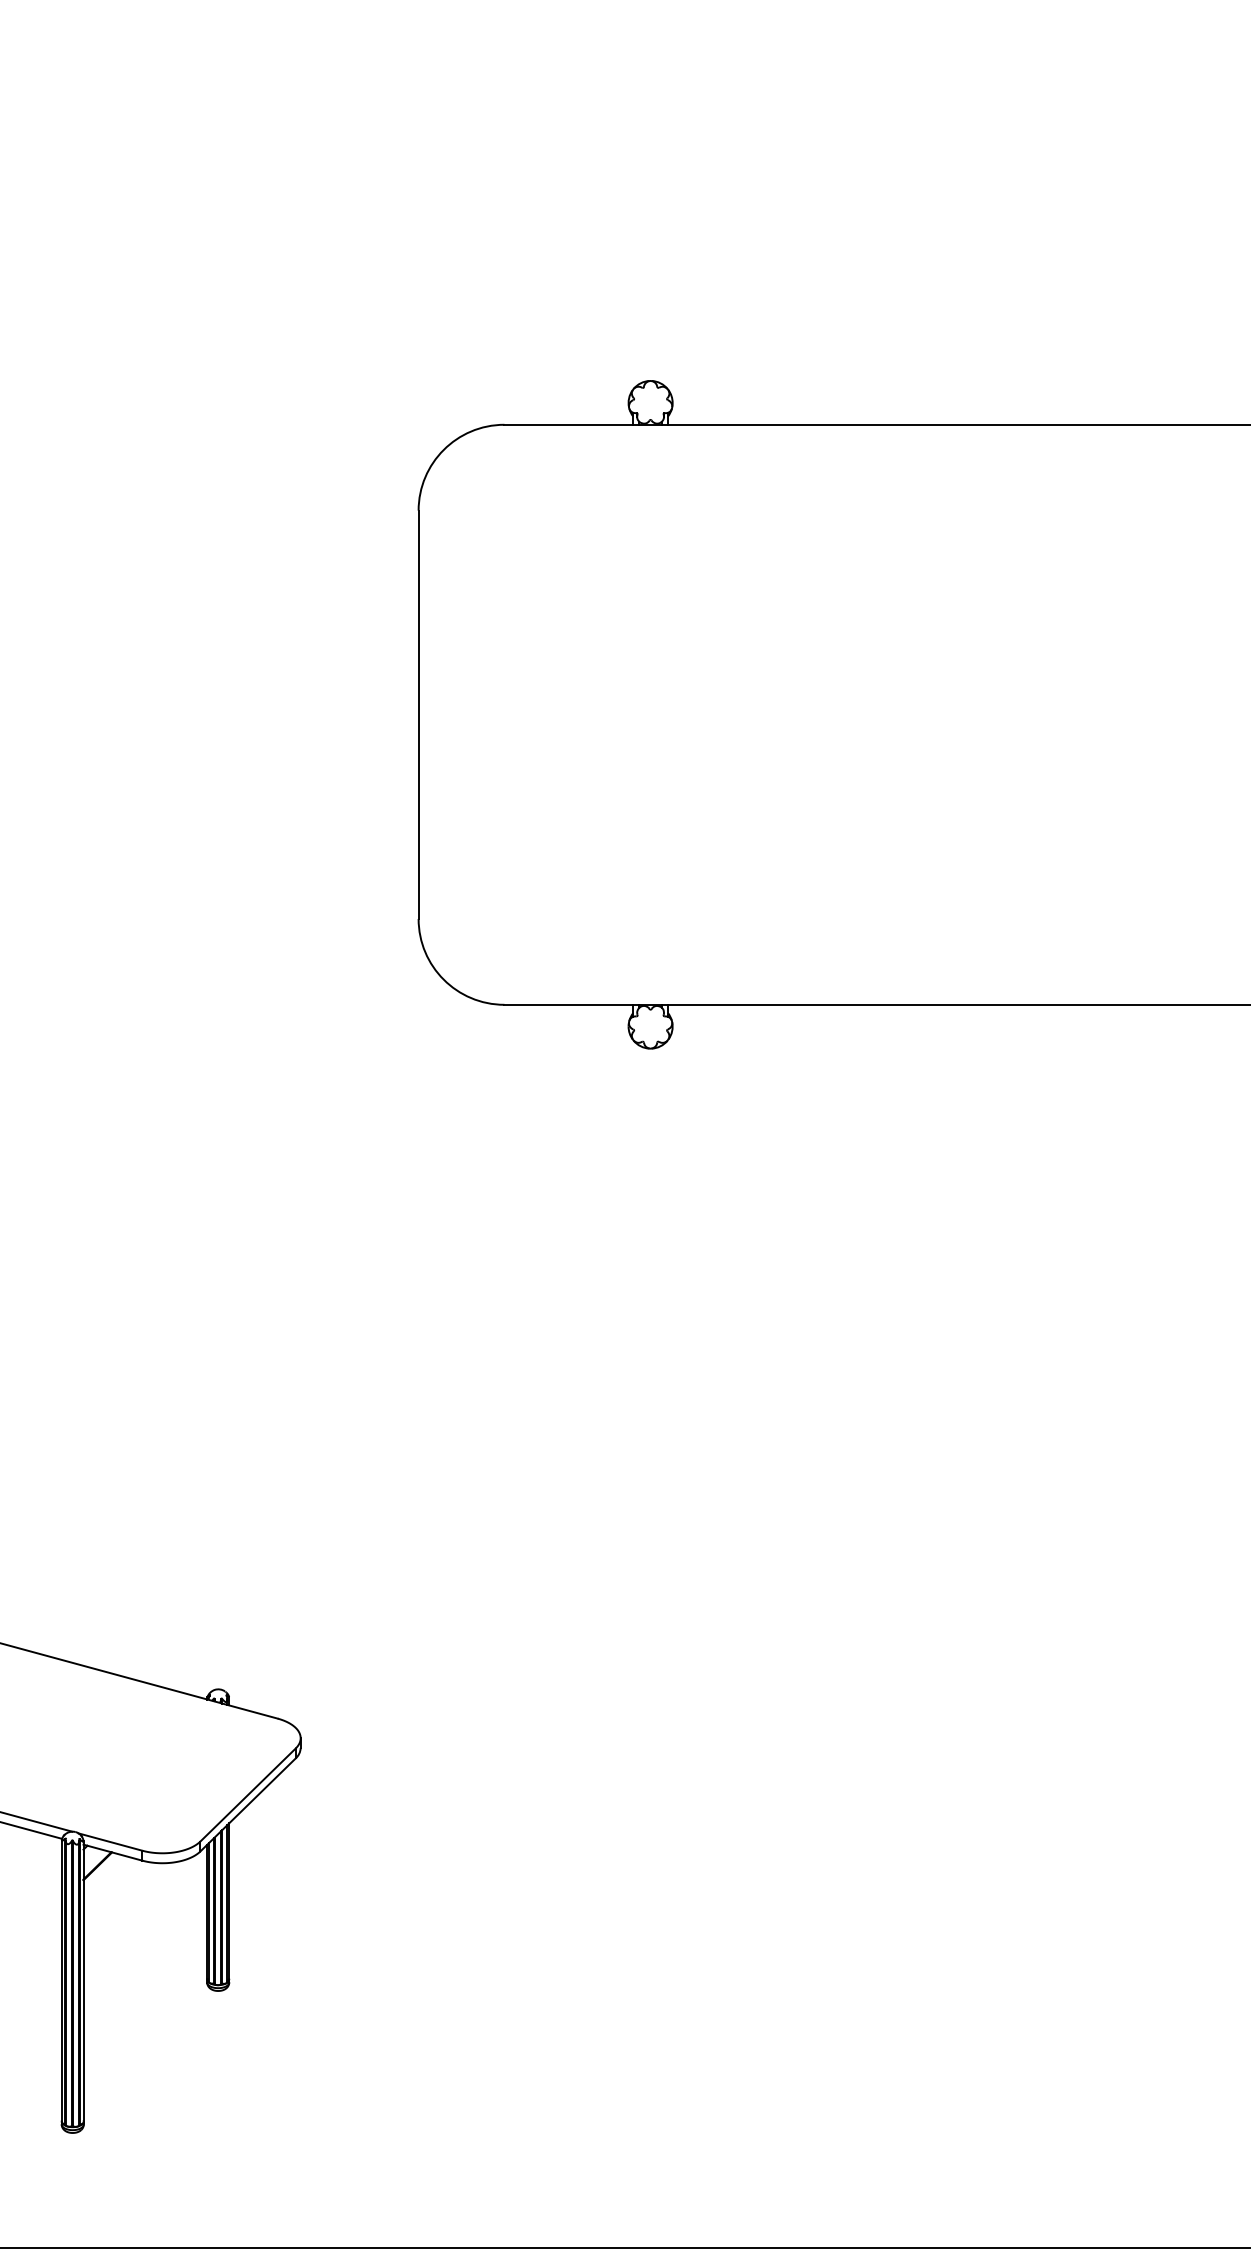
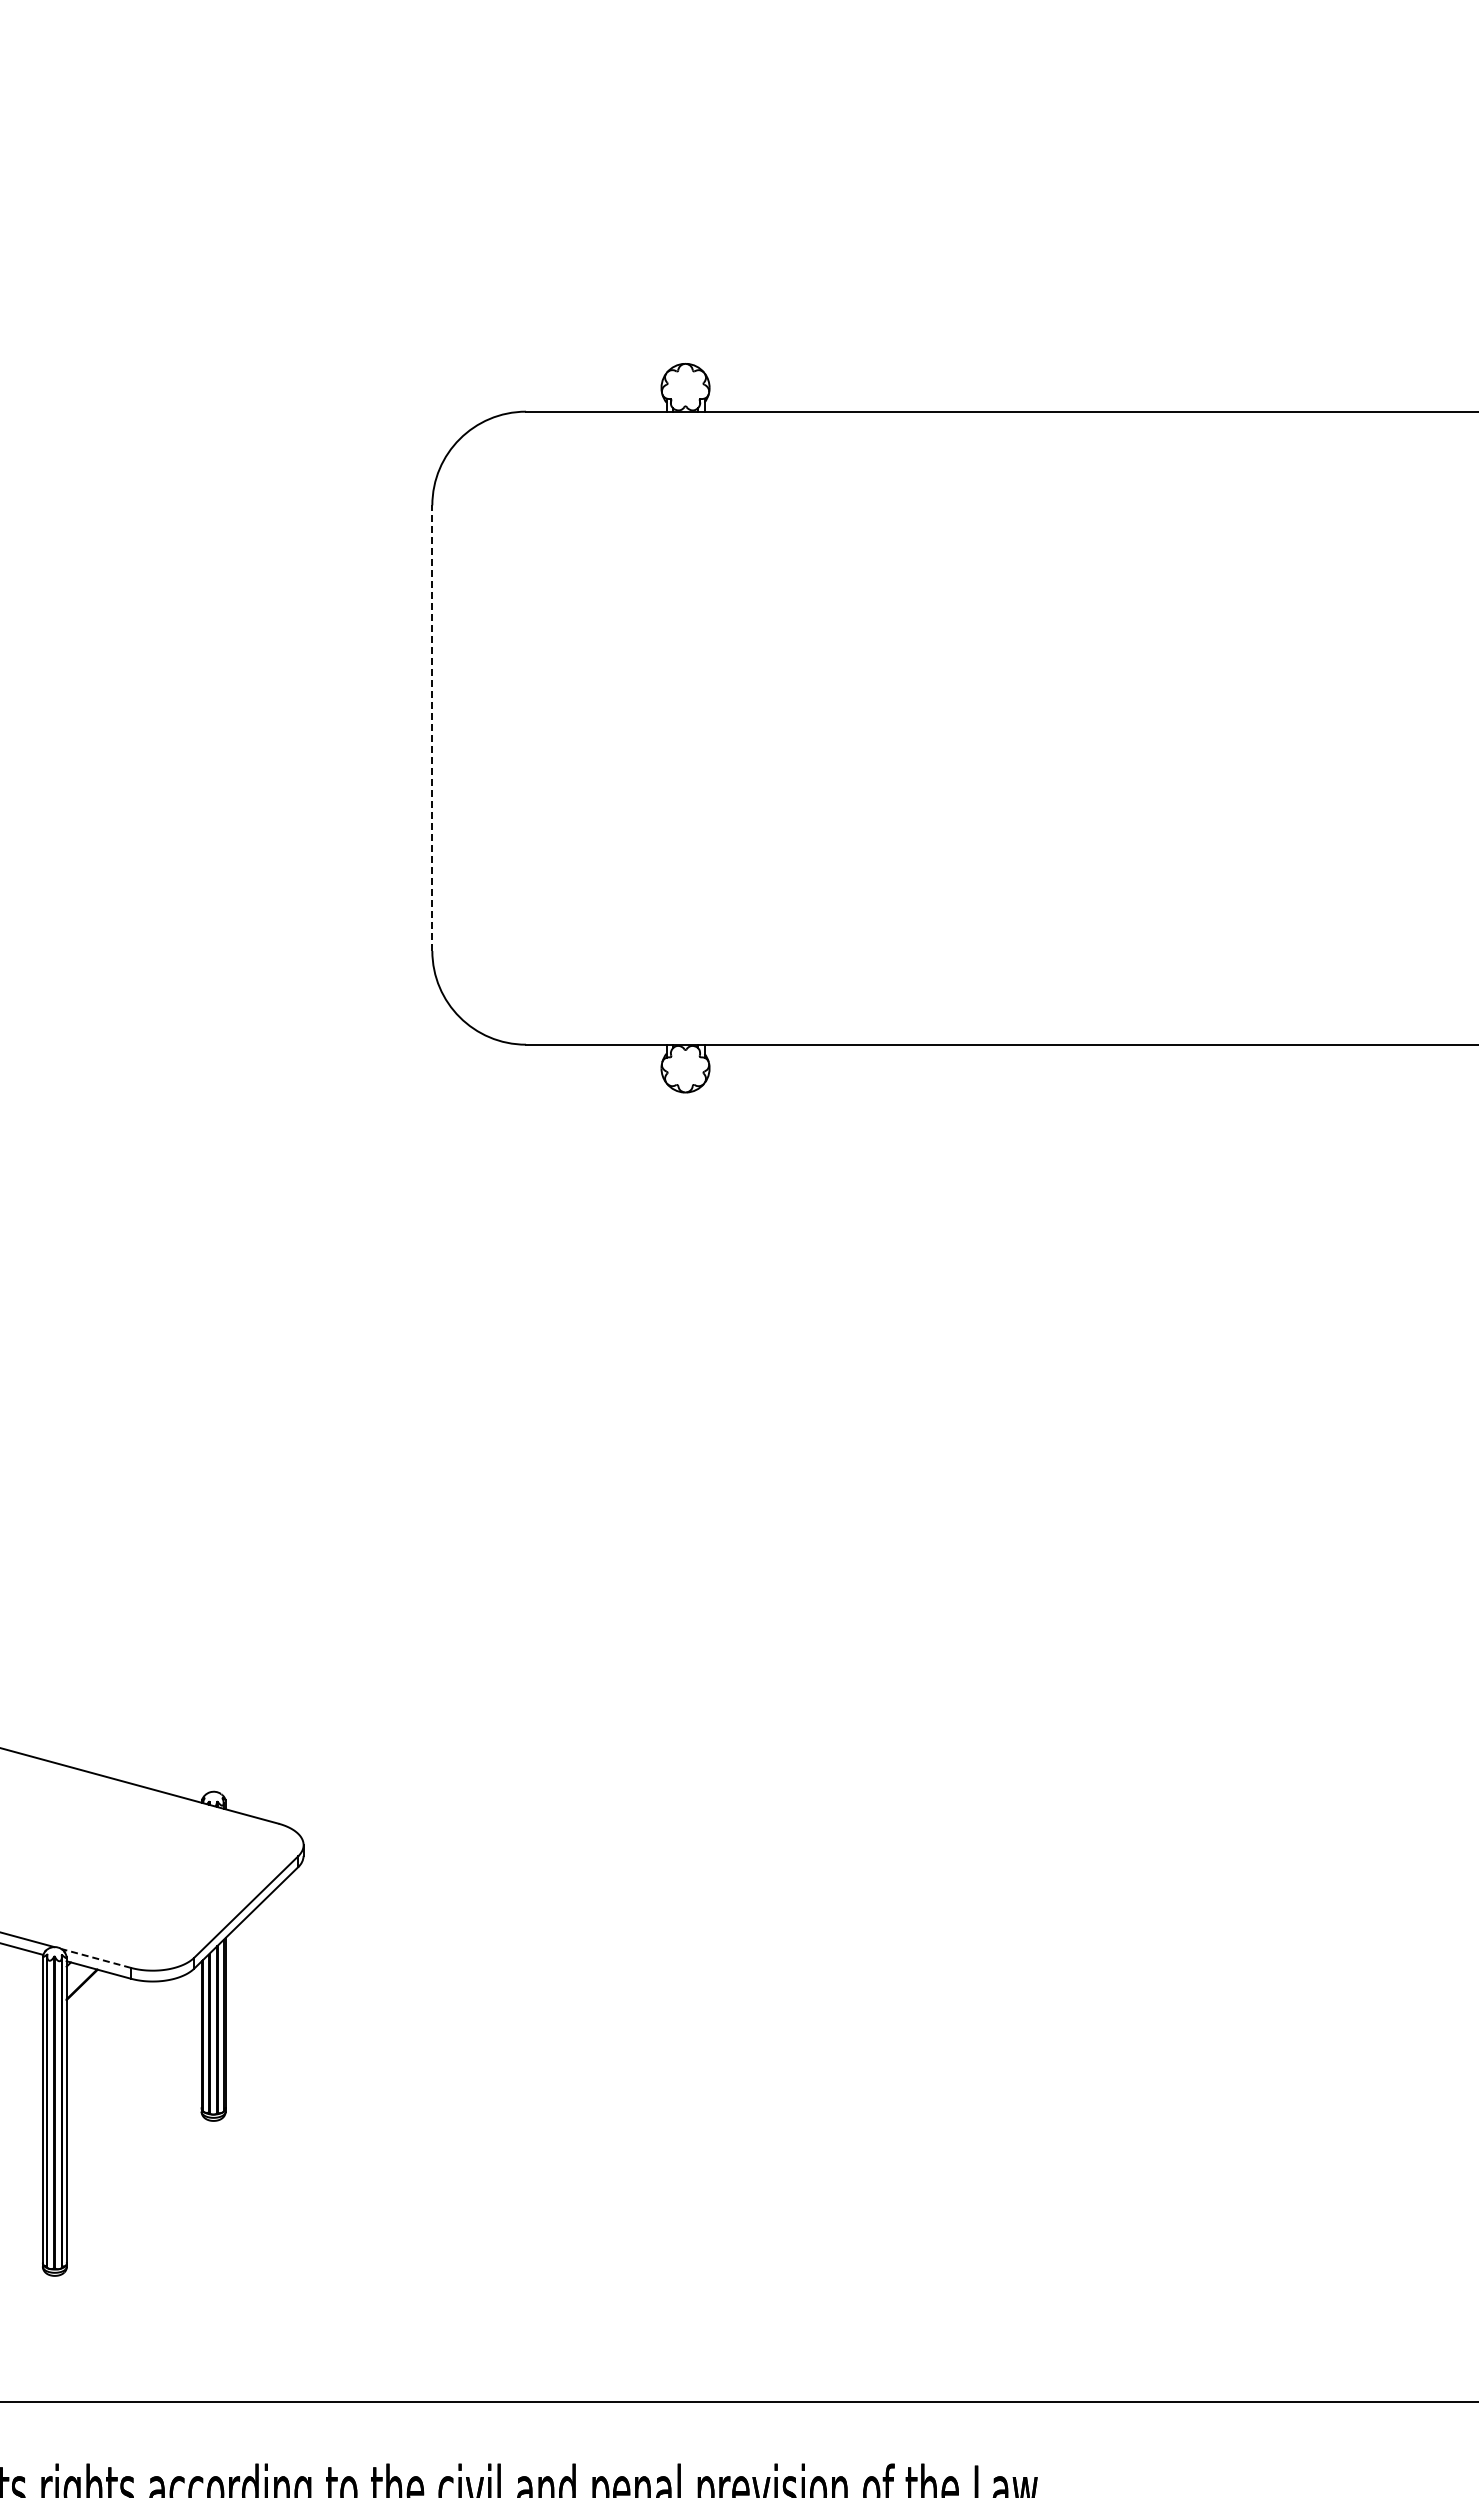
line: (418, 715) -> (432, 728), solid -> dashed
line: (109, 1842) -> (95, 1958), solid -> dashed

